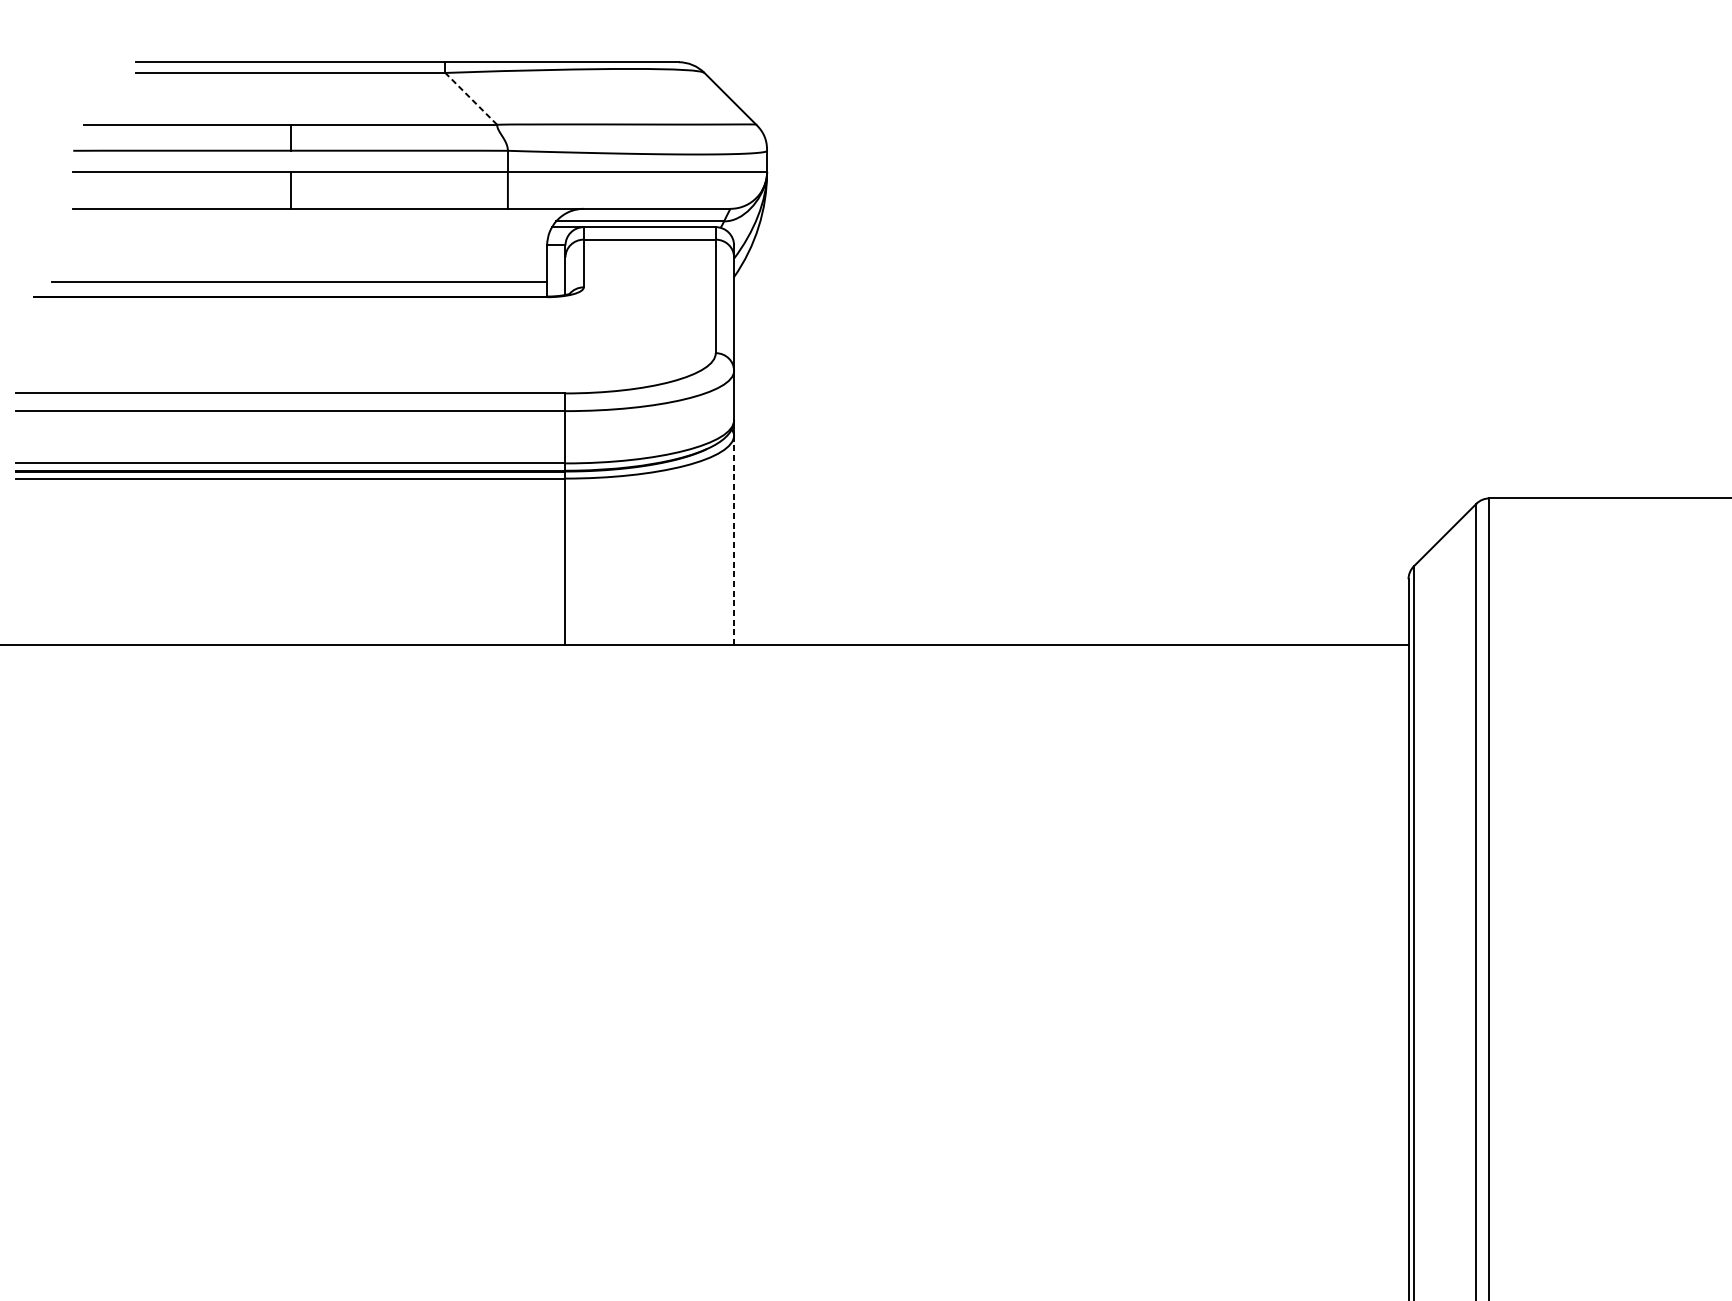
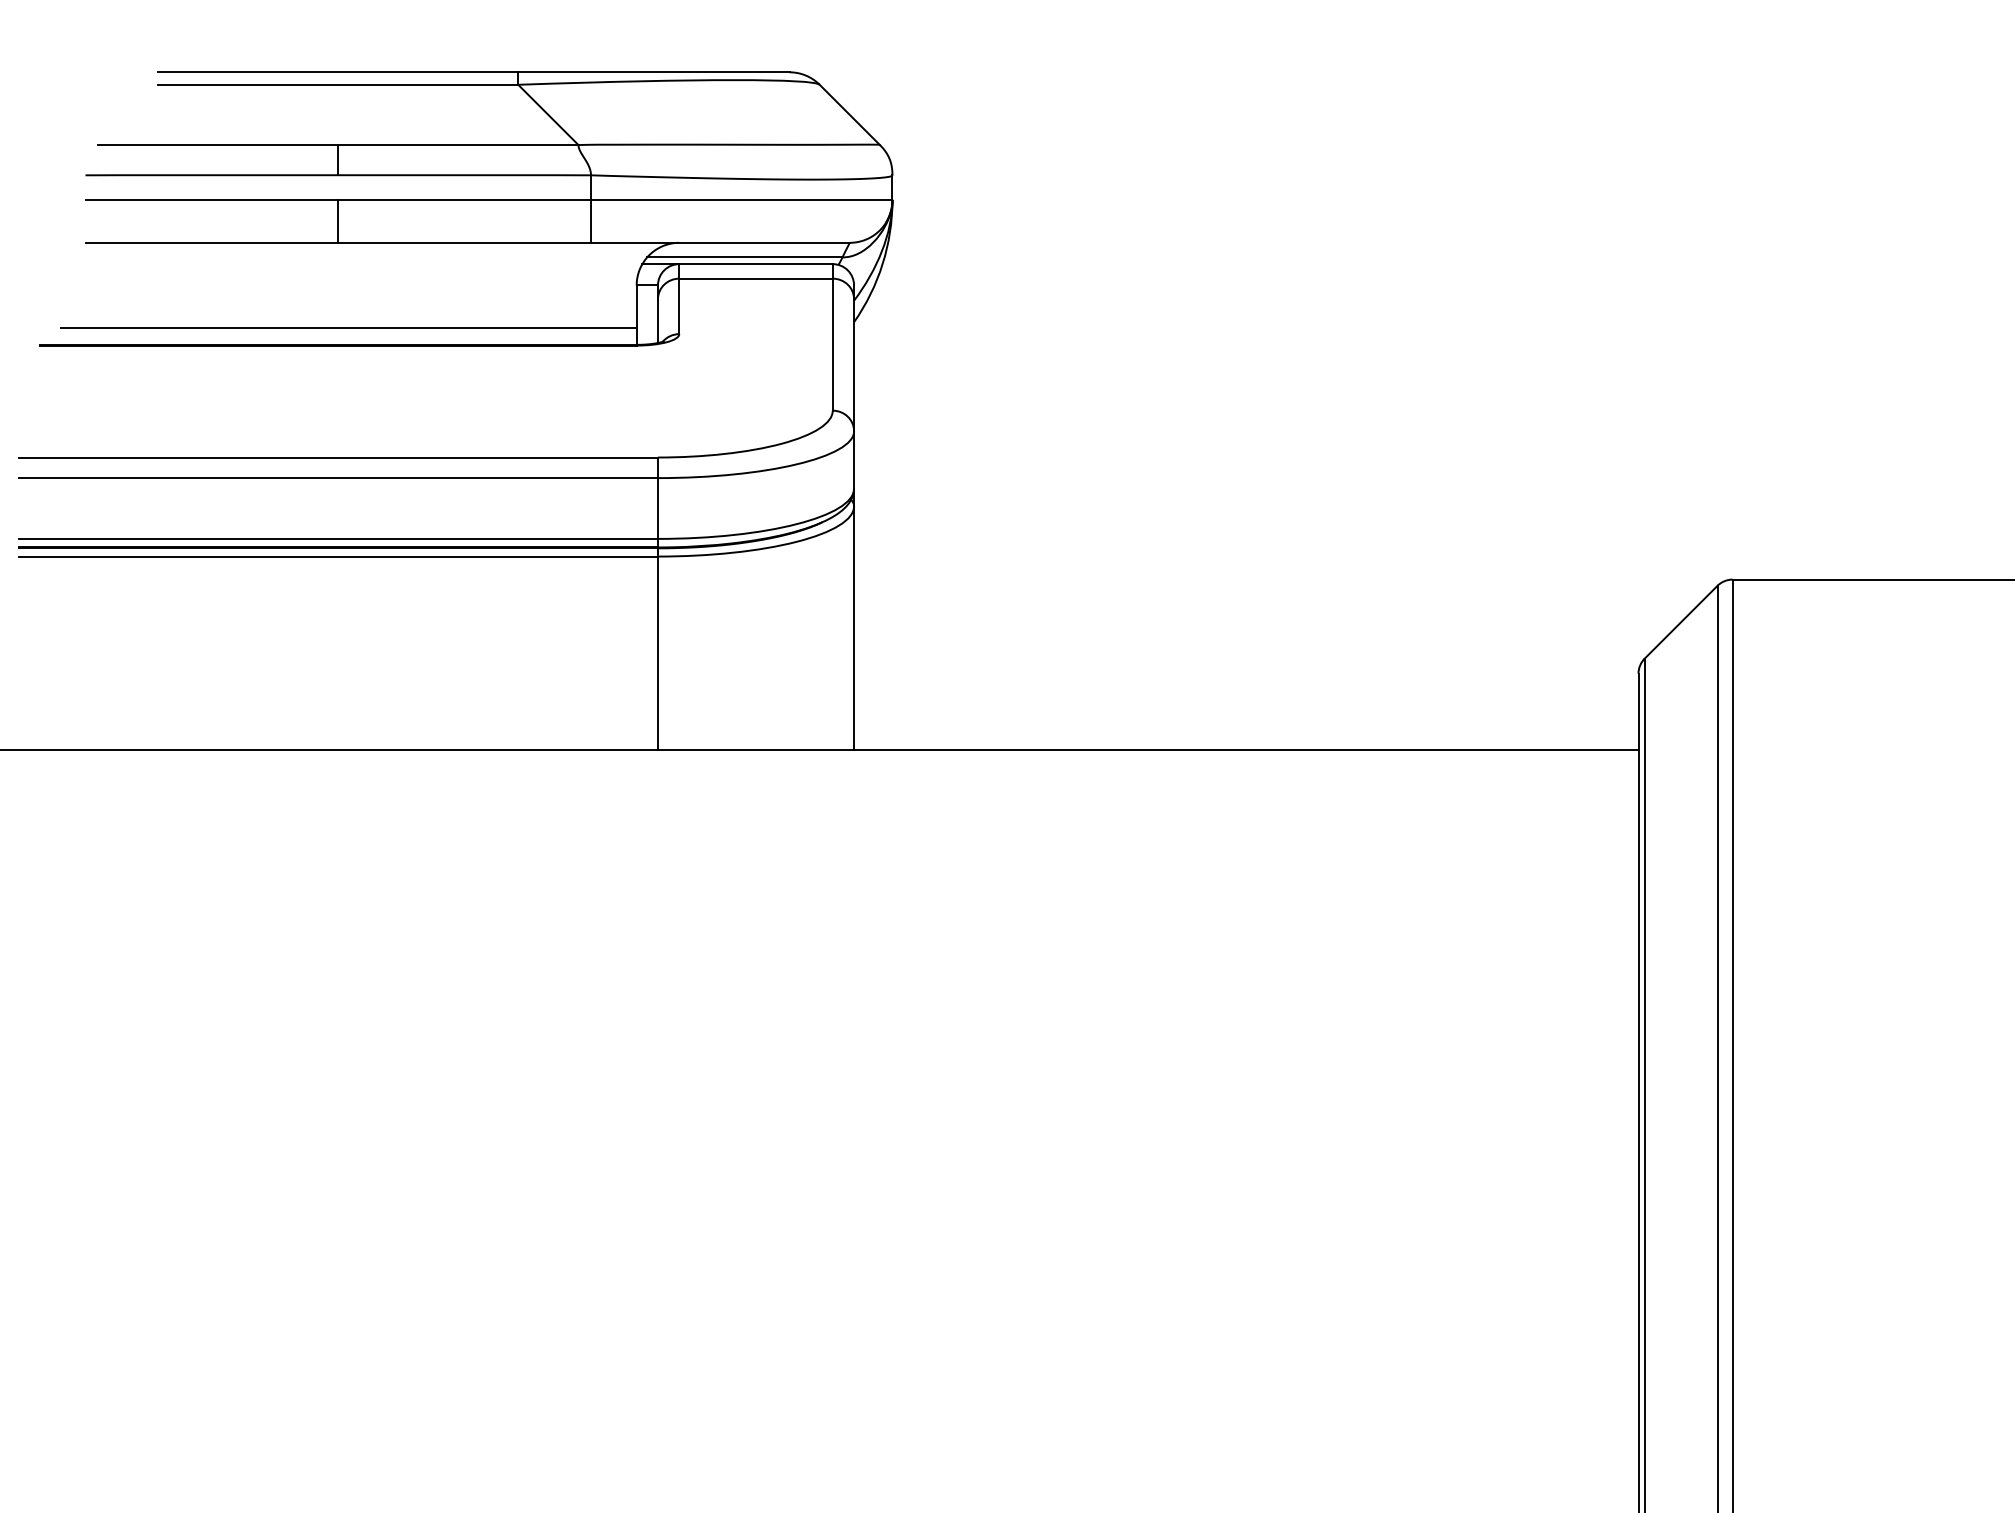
line: (471, 98) -> (548, 114), dashed -> solid
line: (734, 540) -> (854, 628), dashed -> solid

